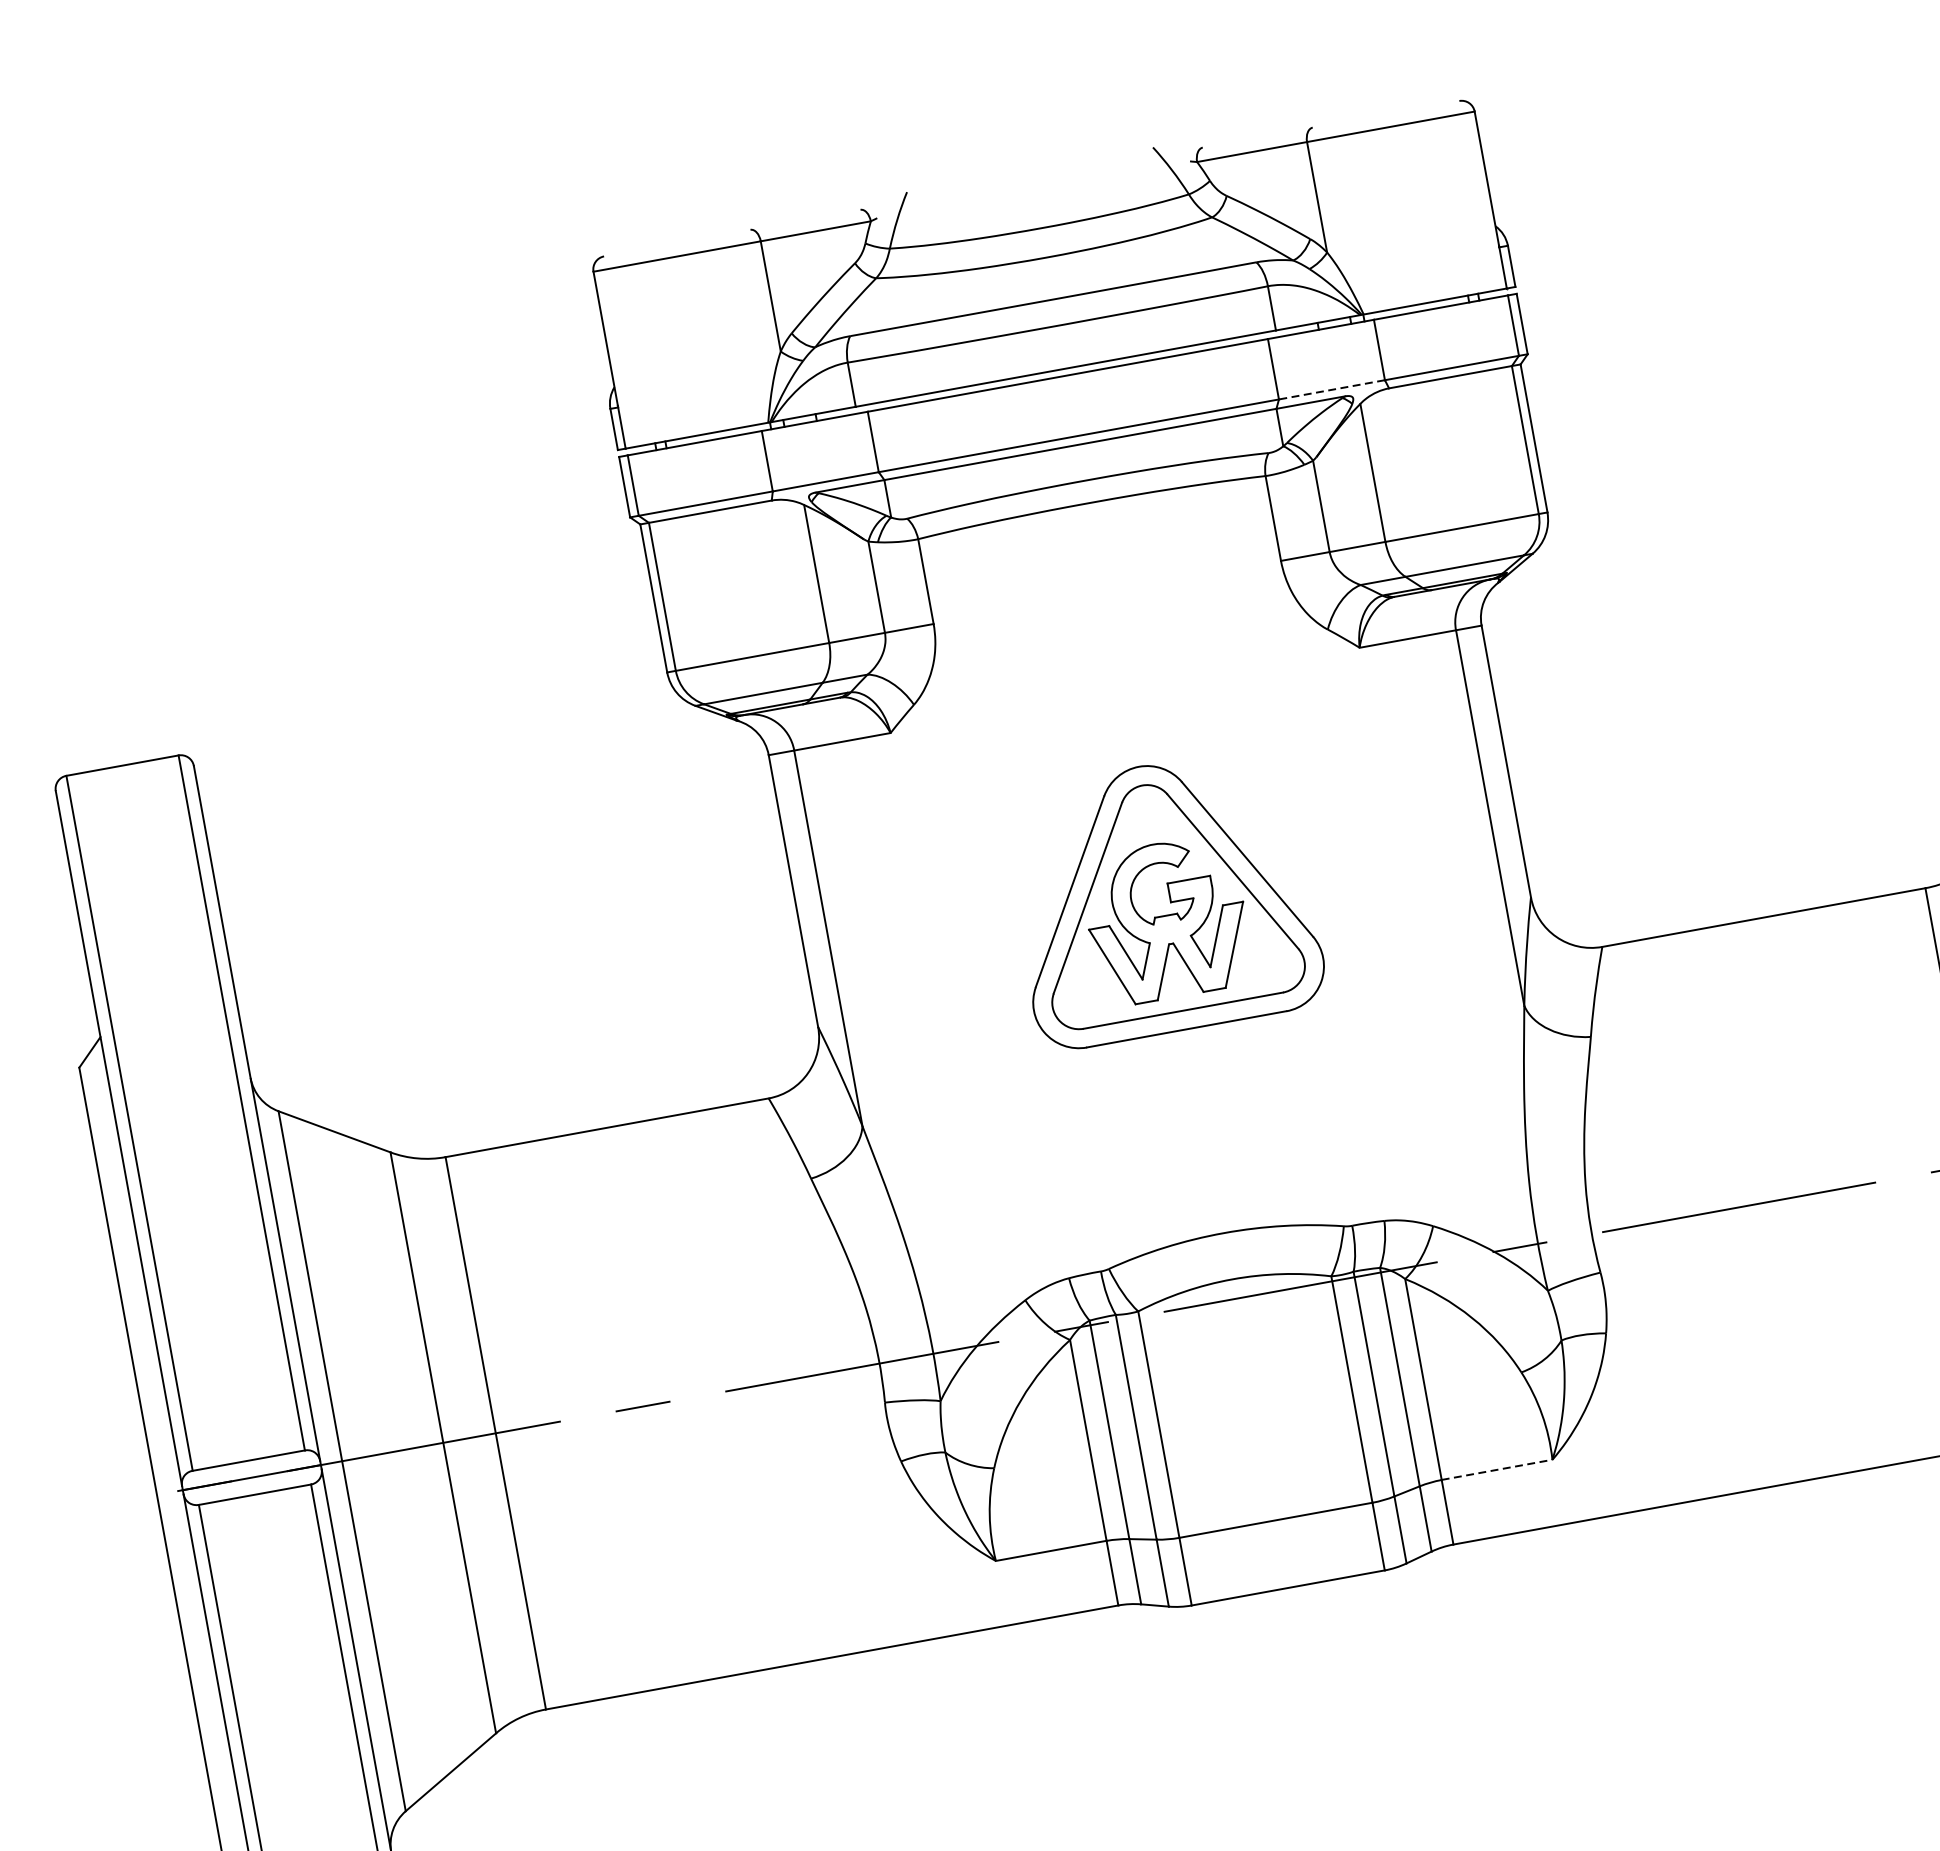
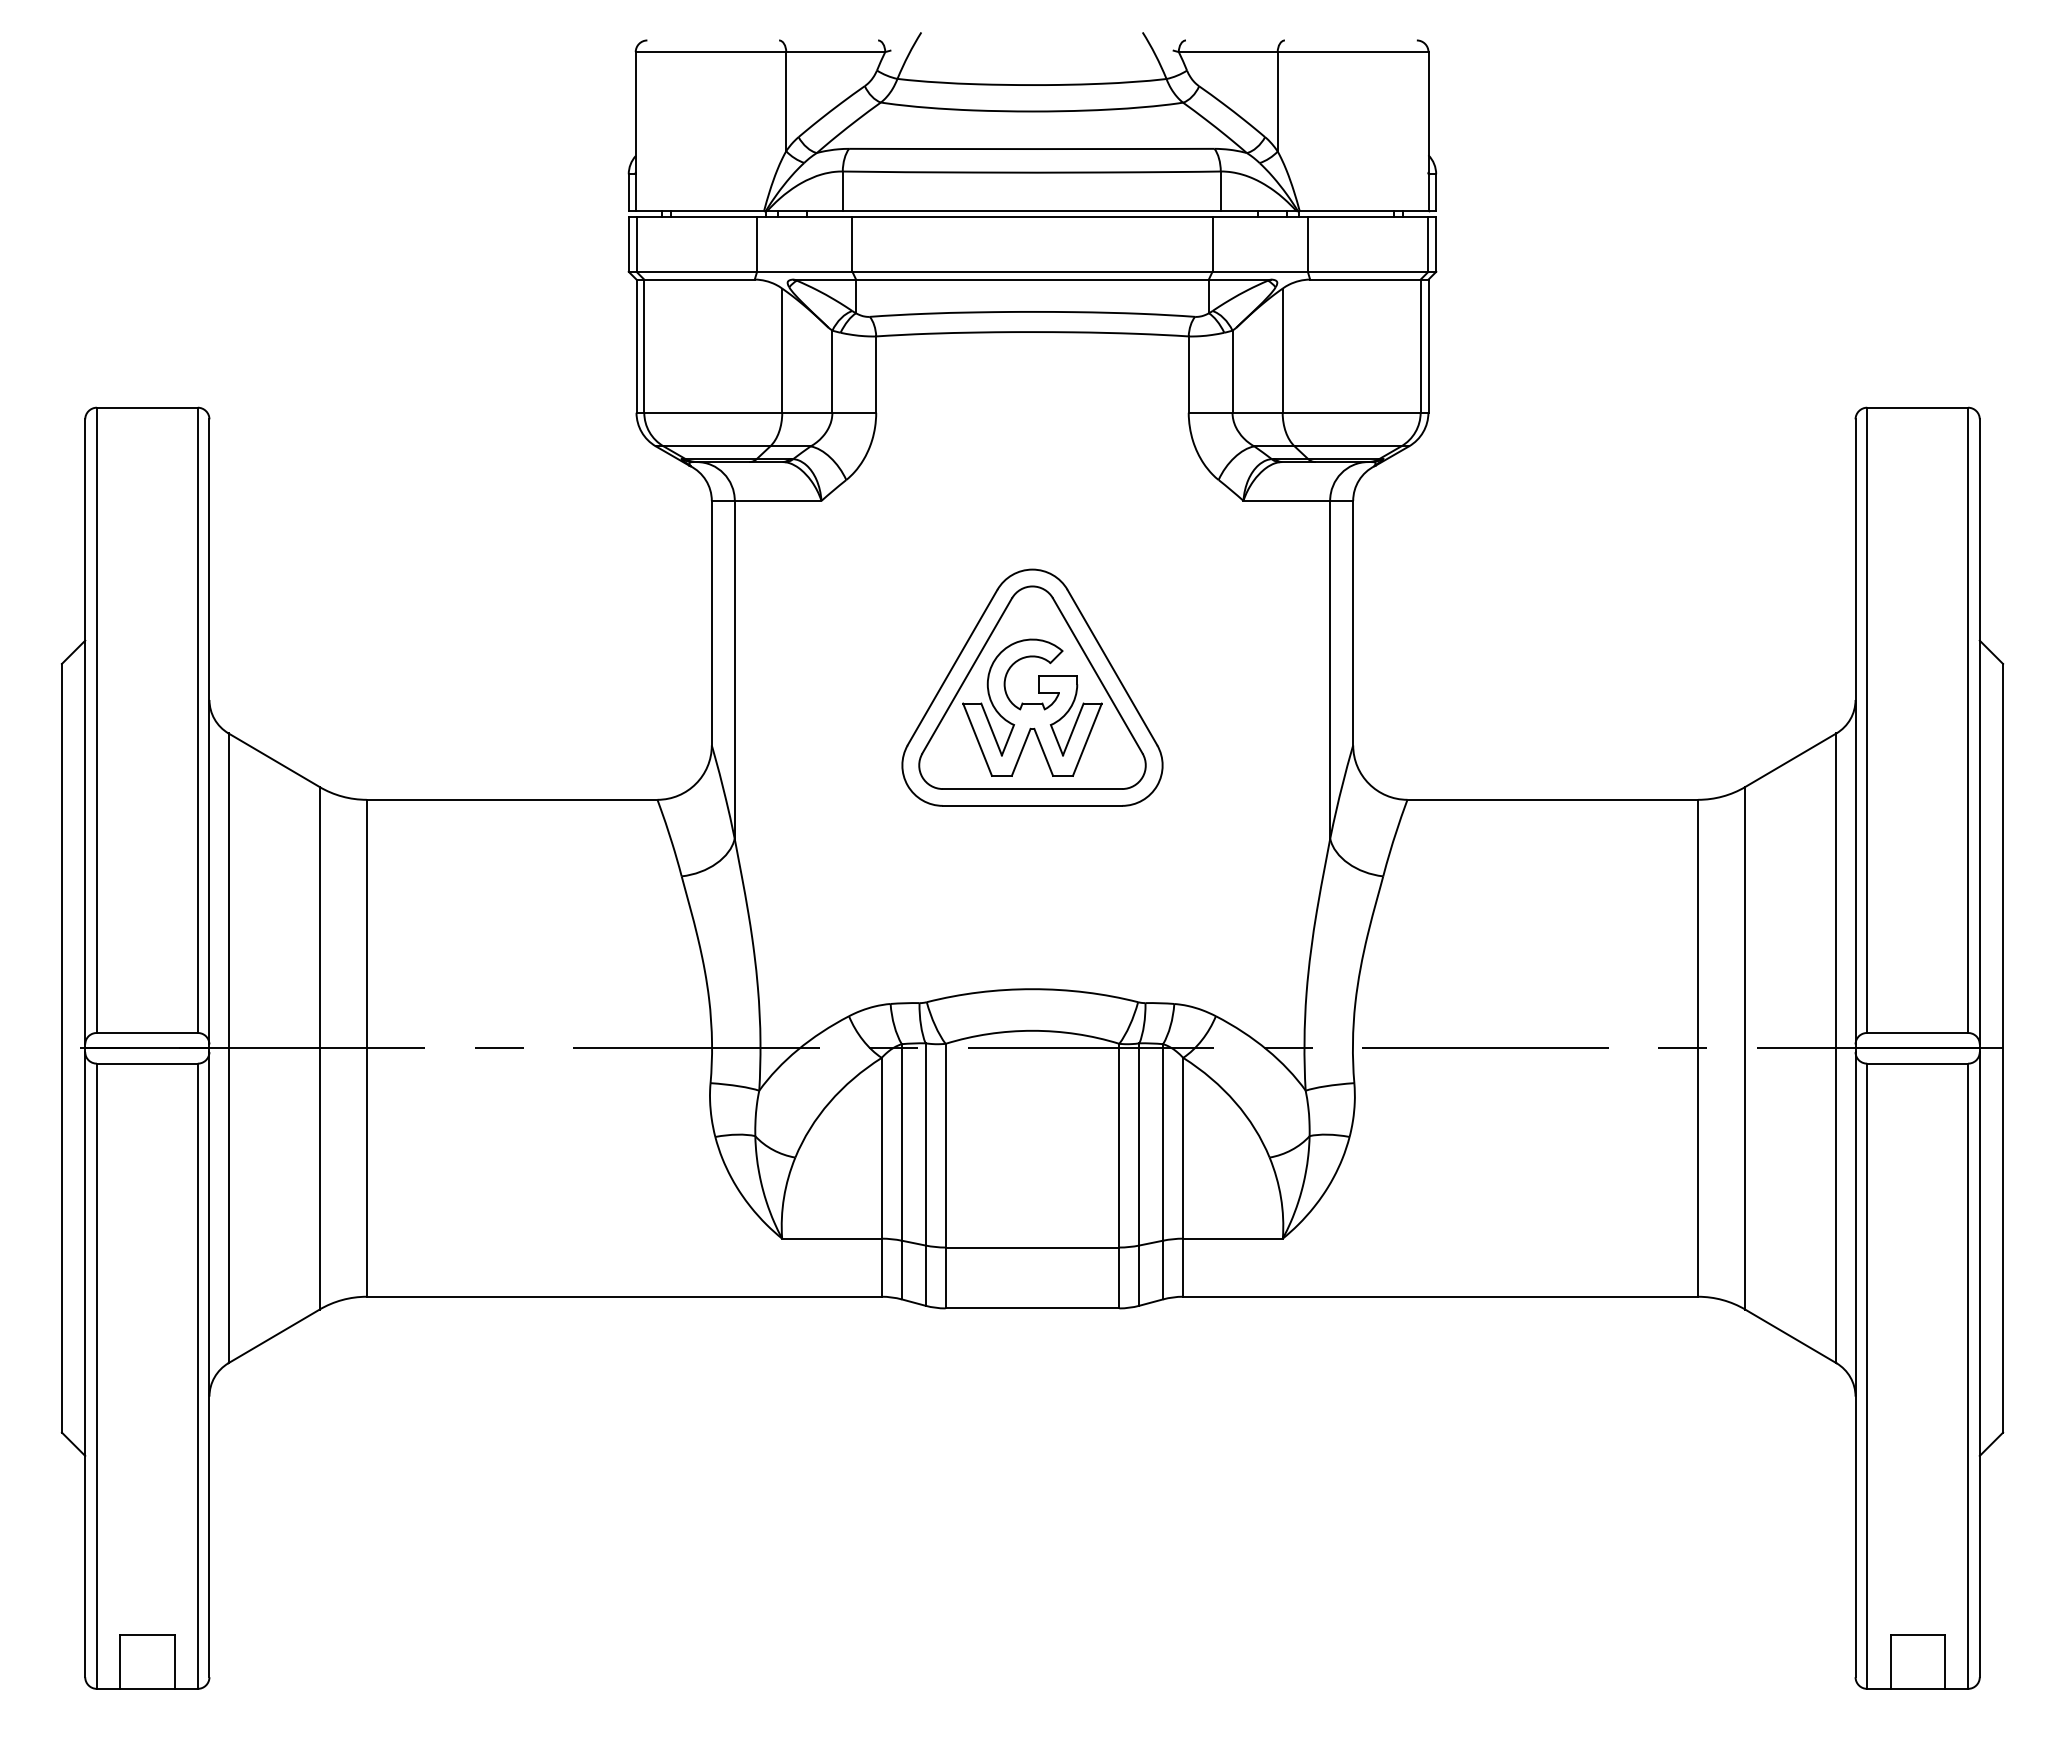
line: (1332, 389) -> (1260, 271), dashed -> solid
line: (1497, 1469) -> (1233, 1238), dashed -> solid

